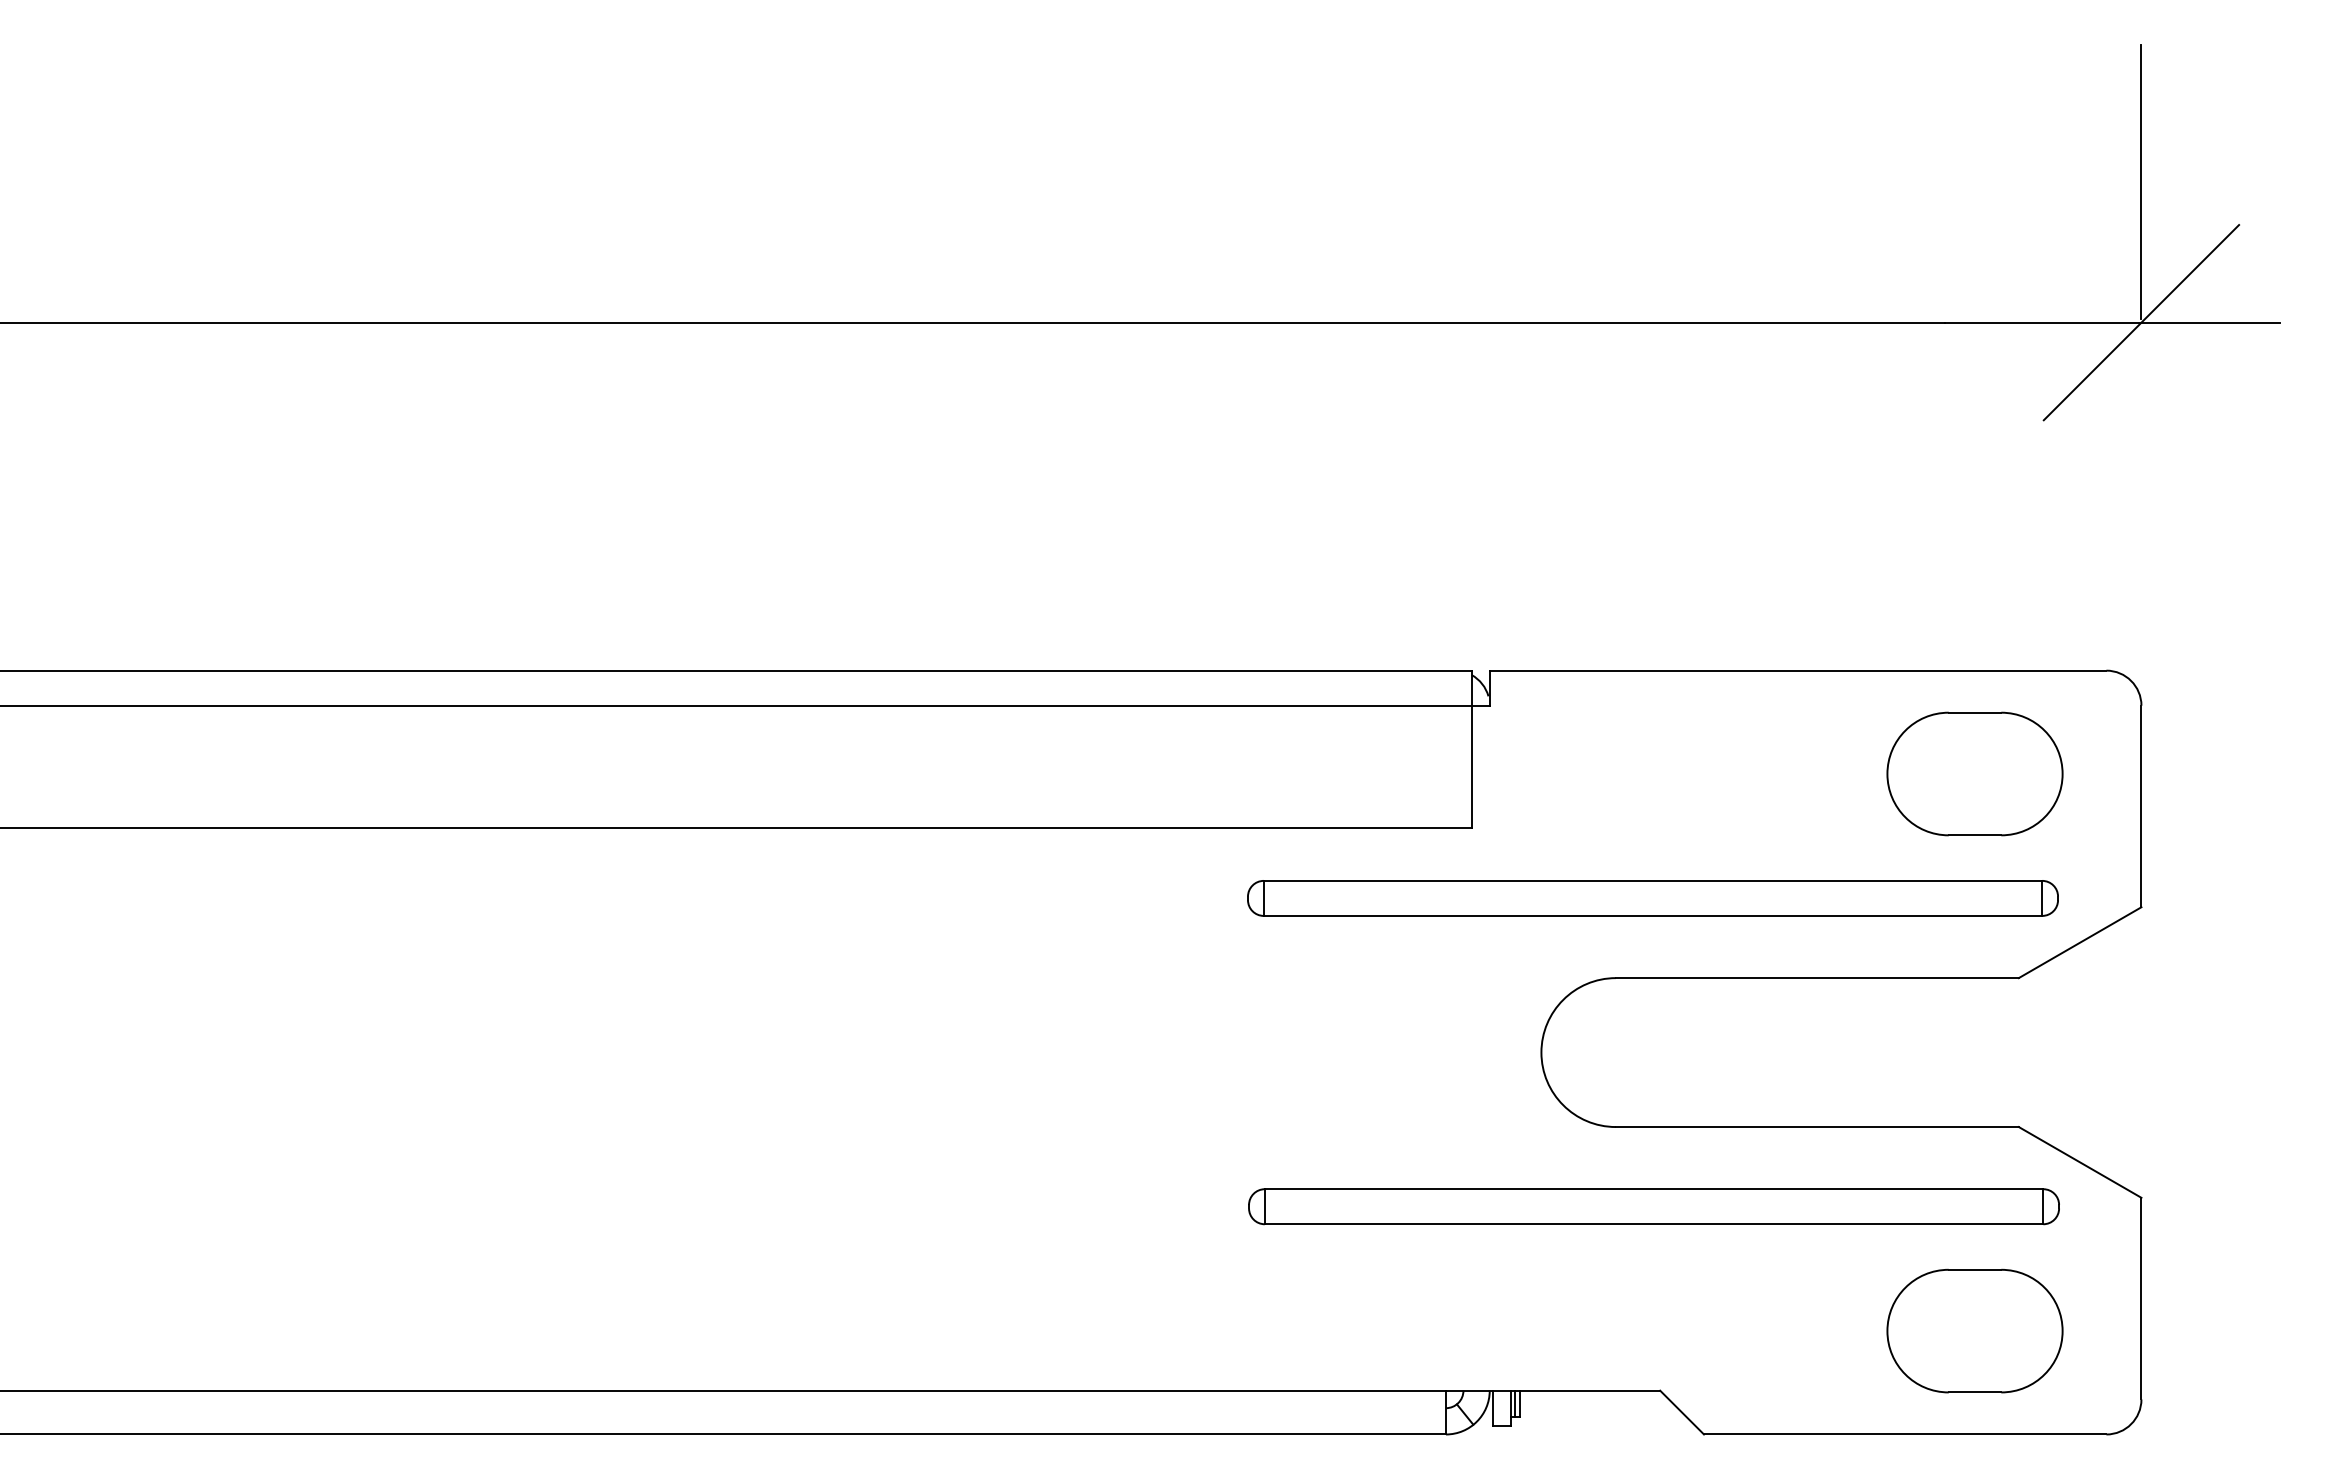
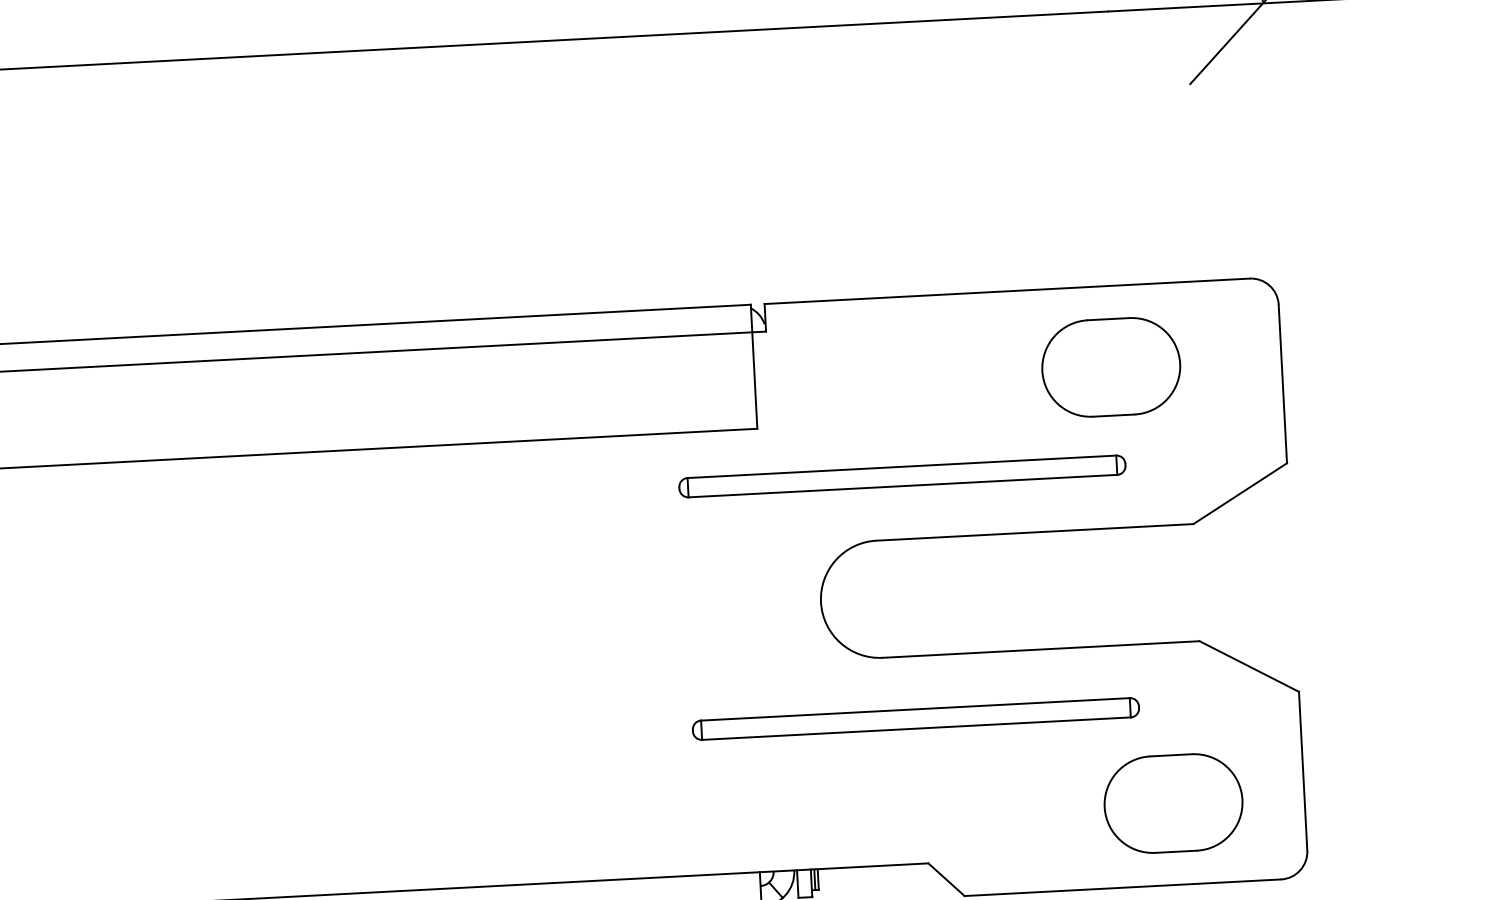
part: (1974, 773) -> (1110, 367), moved
part: (1652, 898) -> (902, 476), size x0.7
part: (1653, 1206) -> (915, 718), size x0.7

